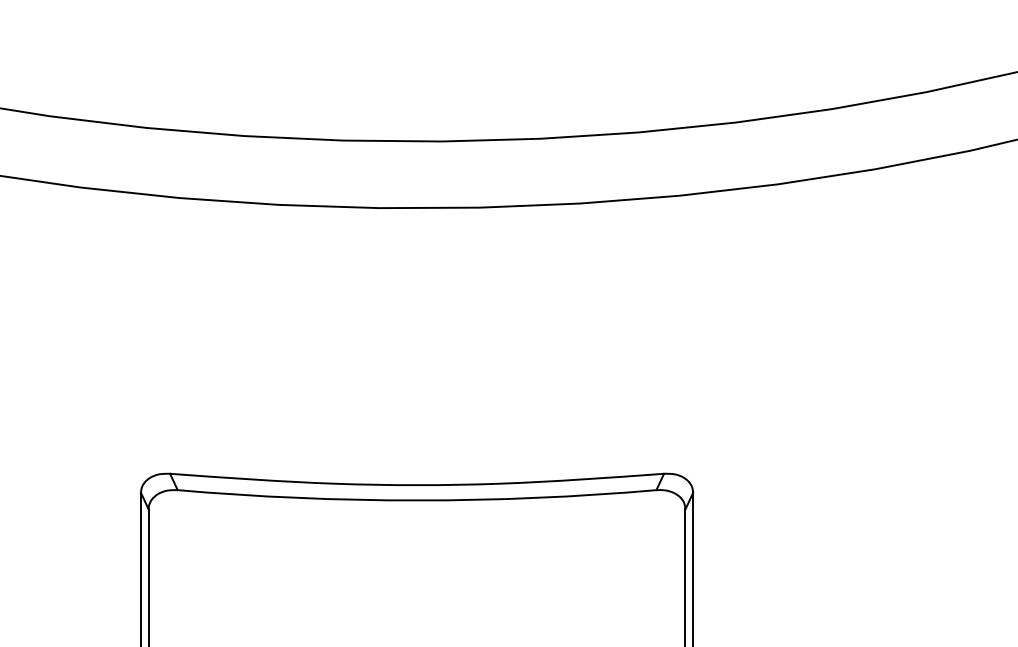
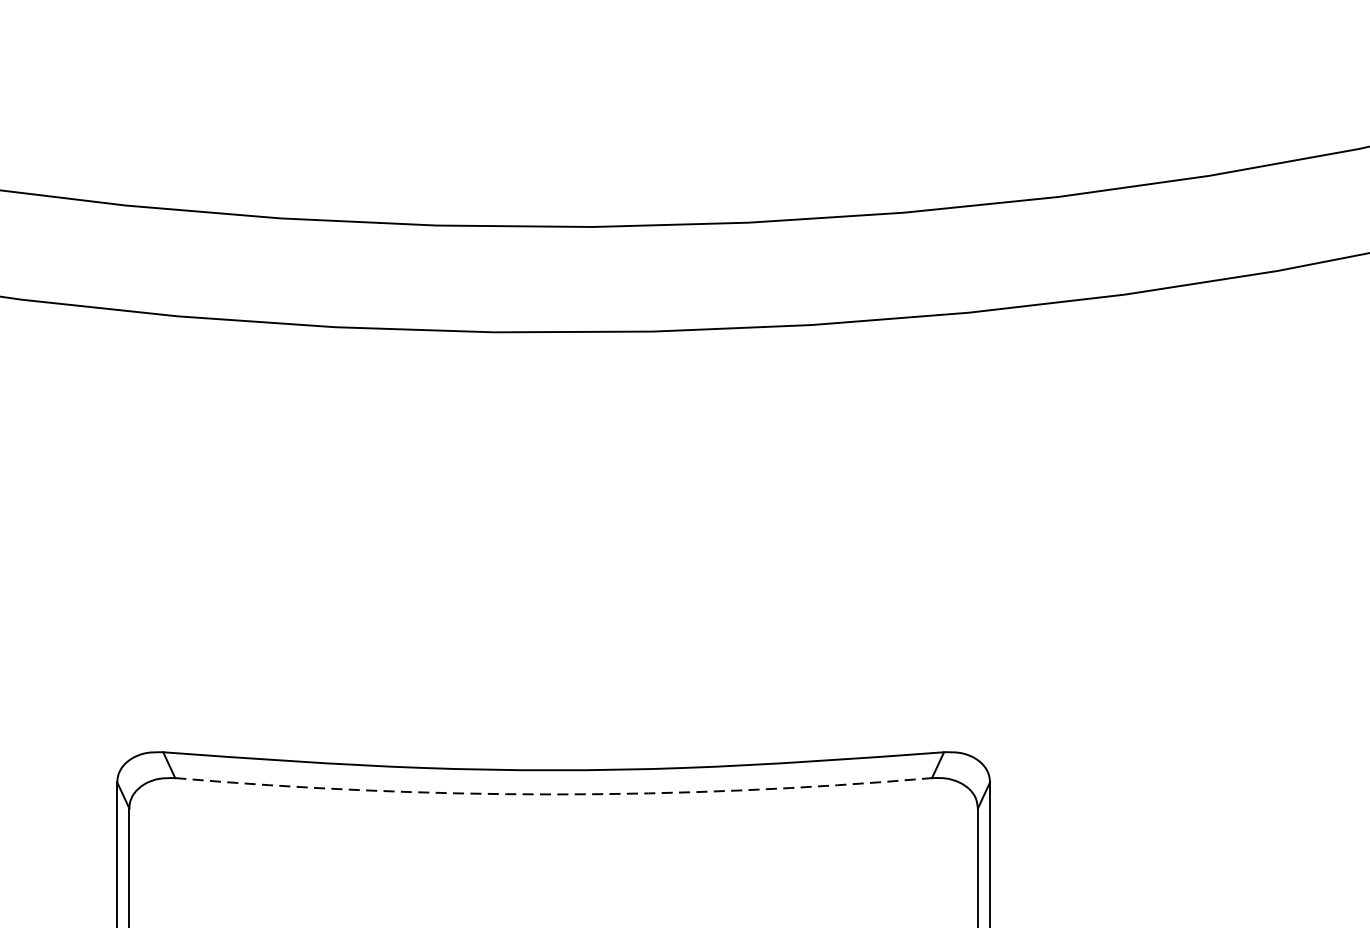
arc: (417, 500) -> (554, 794), solid -> dashed

